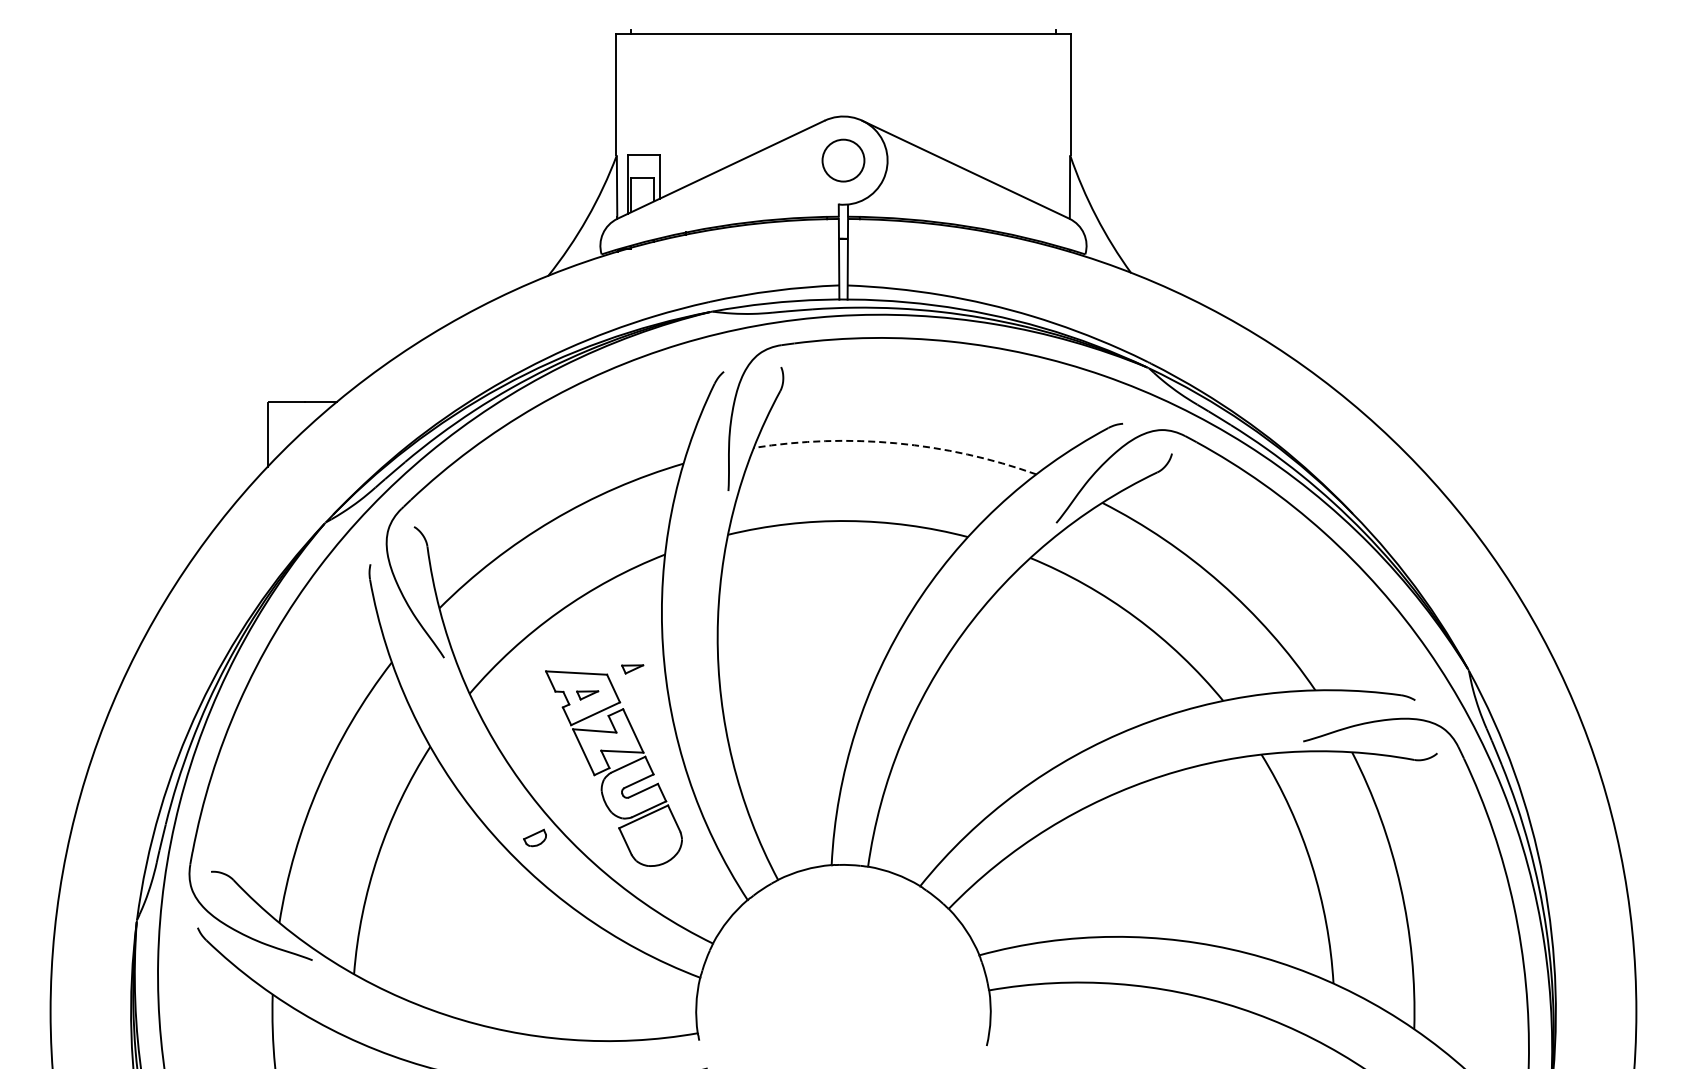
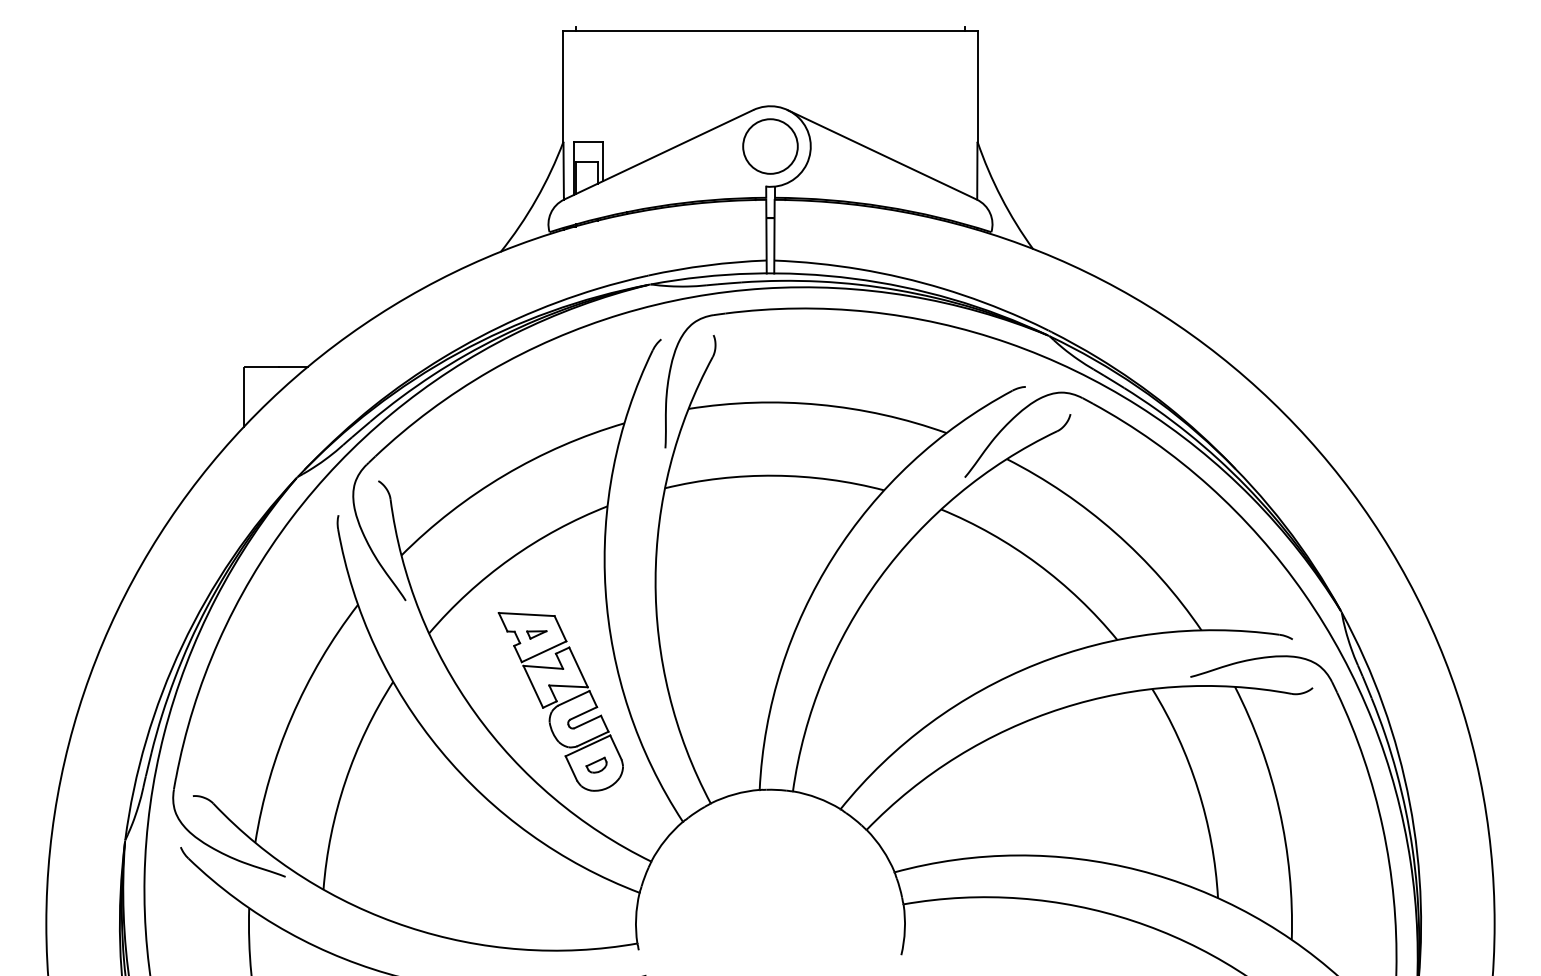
circle: (843, 160) -> (770, 146), size x1.43
arc: (896, 443) -> (818, 404), dashed -> solid
part: (632, 669) -> (577, 611), removed
part: (534, 837) -> (596, 764), moved

